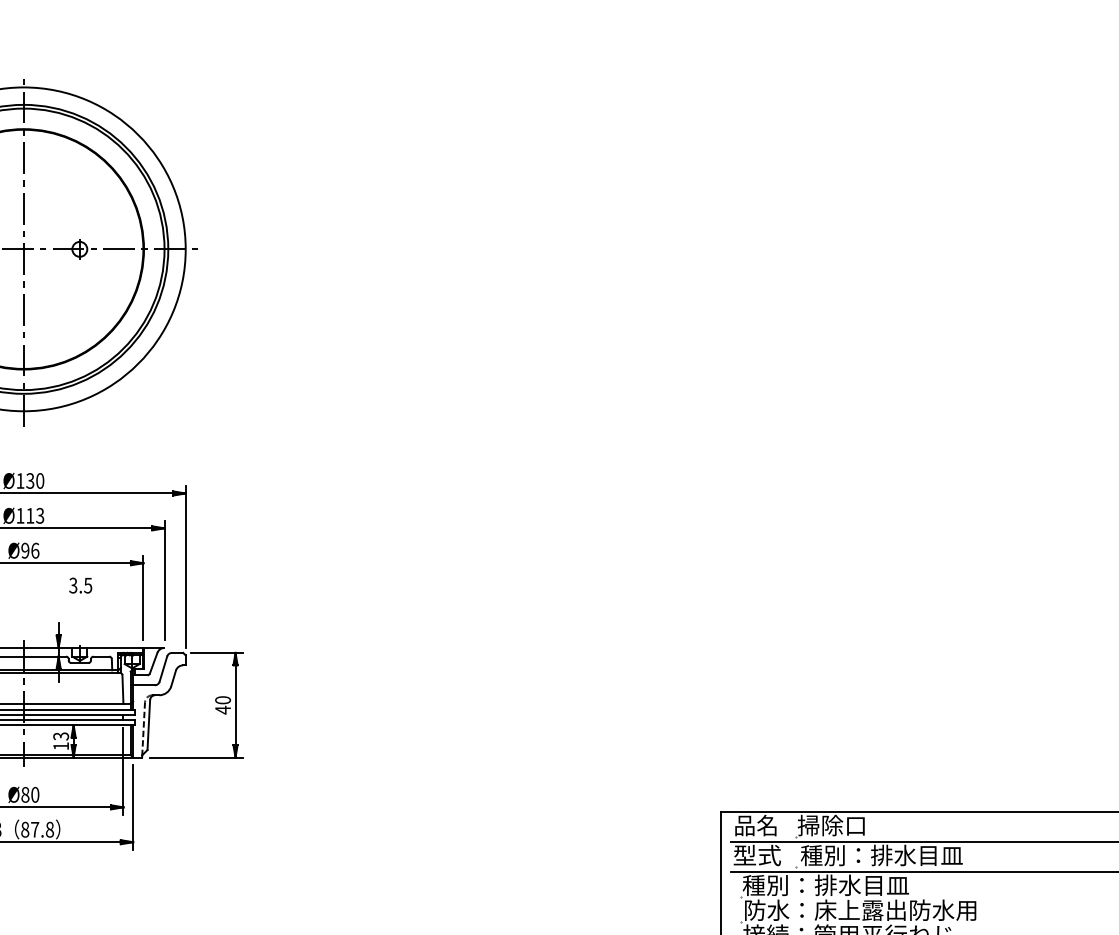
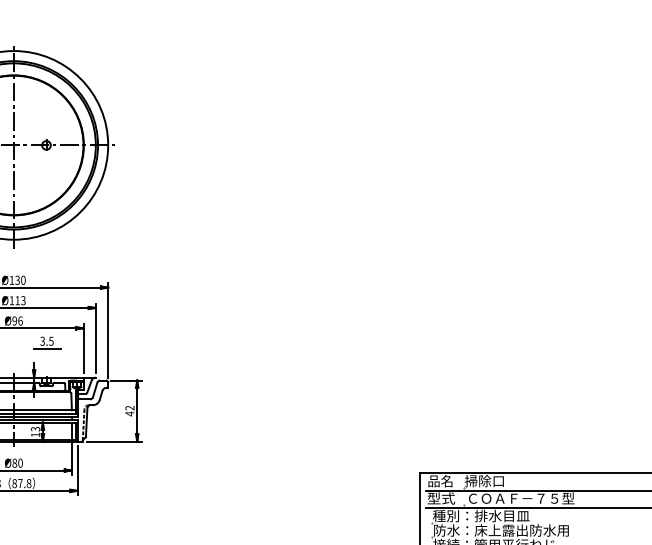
line: (81, 597) -> (47, 348), added
text: (222, 699) -> (129, 407), 40 -> 42
text: (893, 855) -> (520, 498), 種別：排水目皿 -> ＣＯＡＦ－７５型

